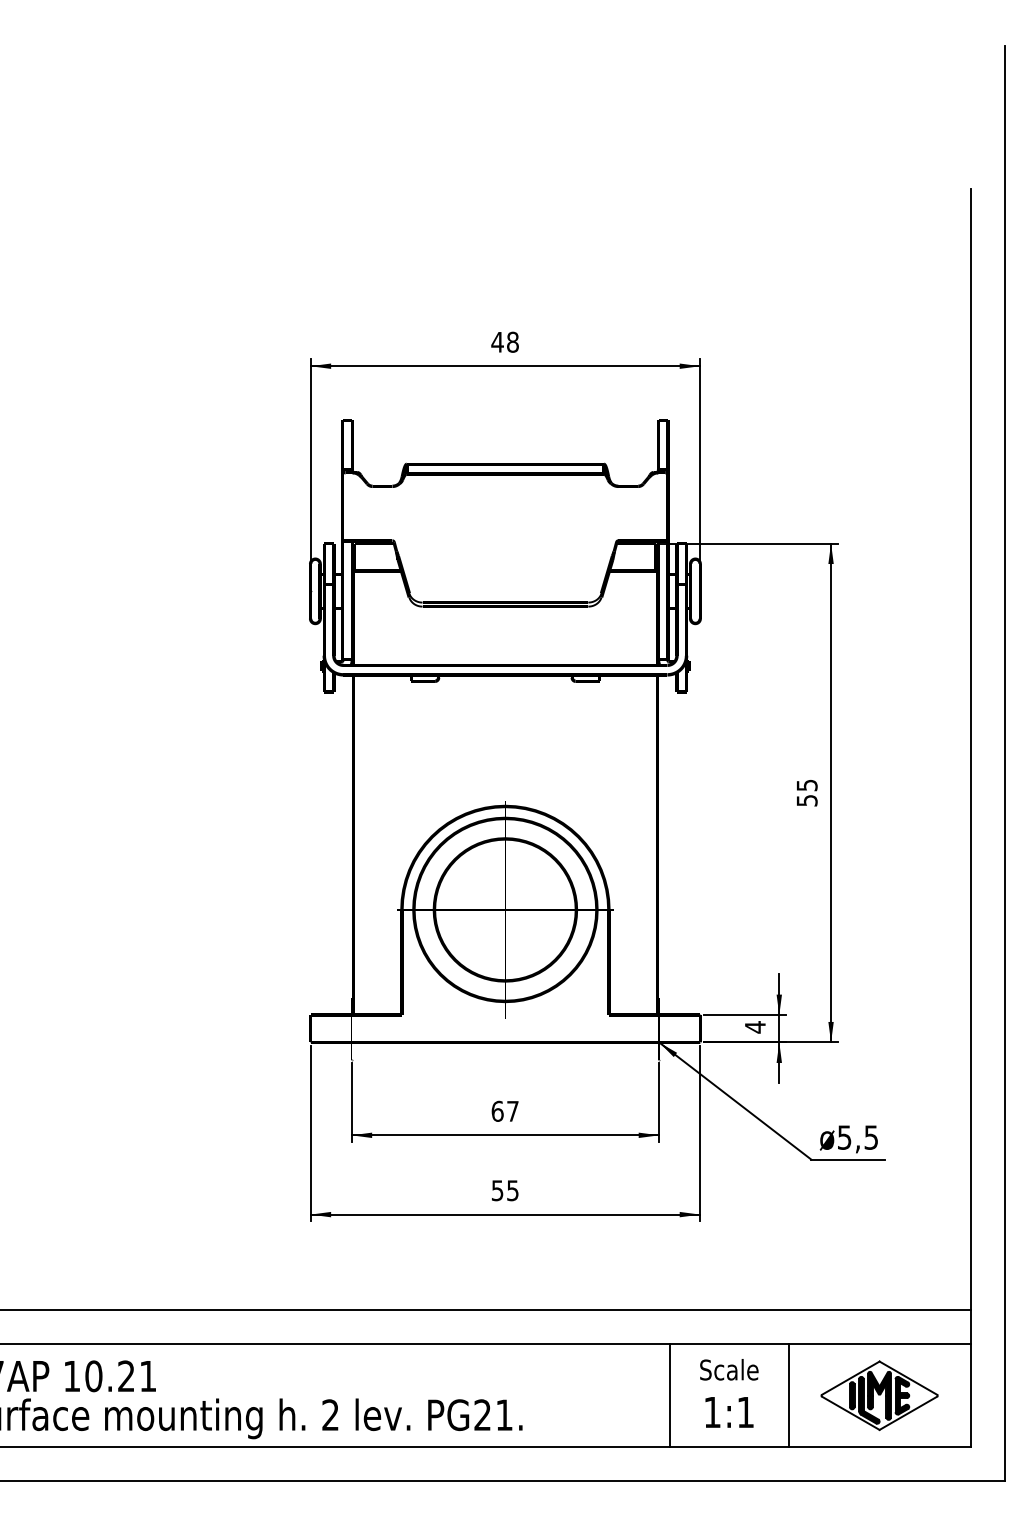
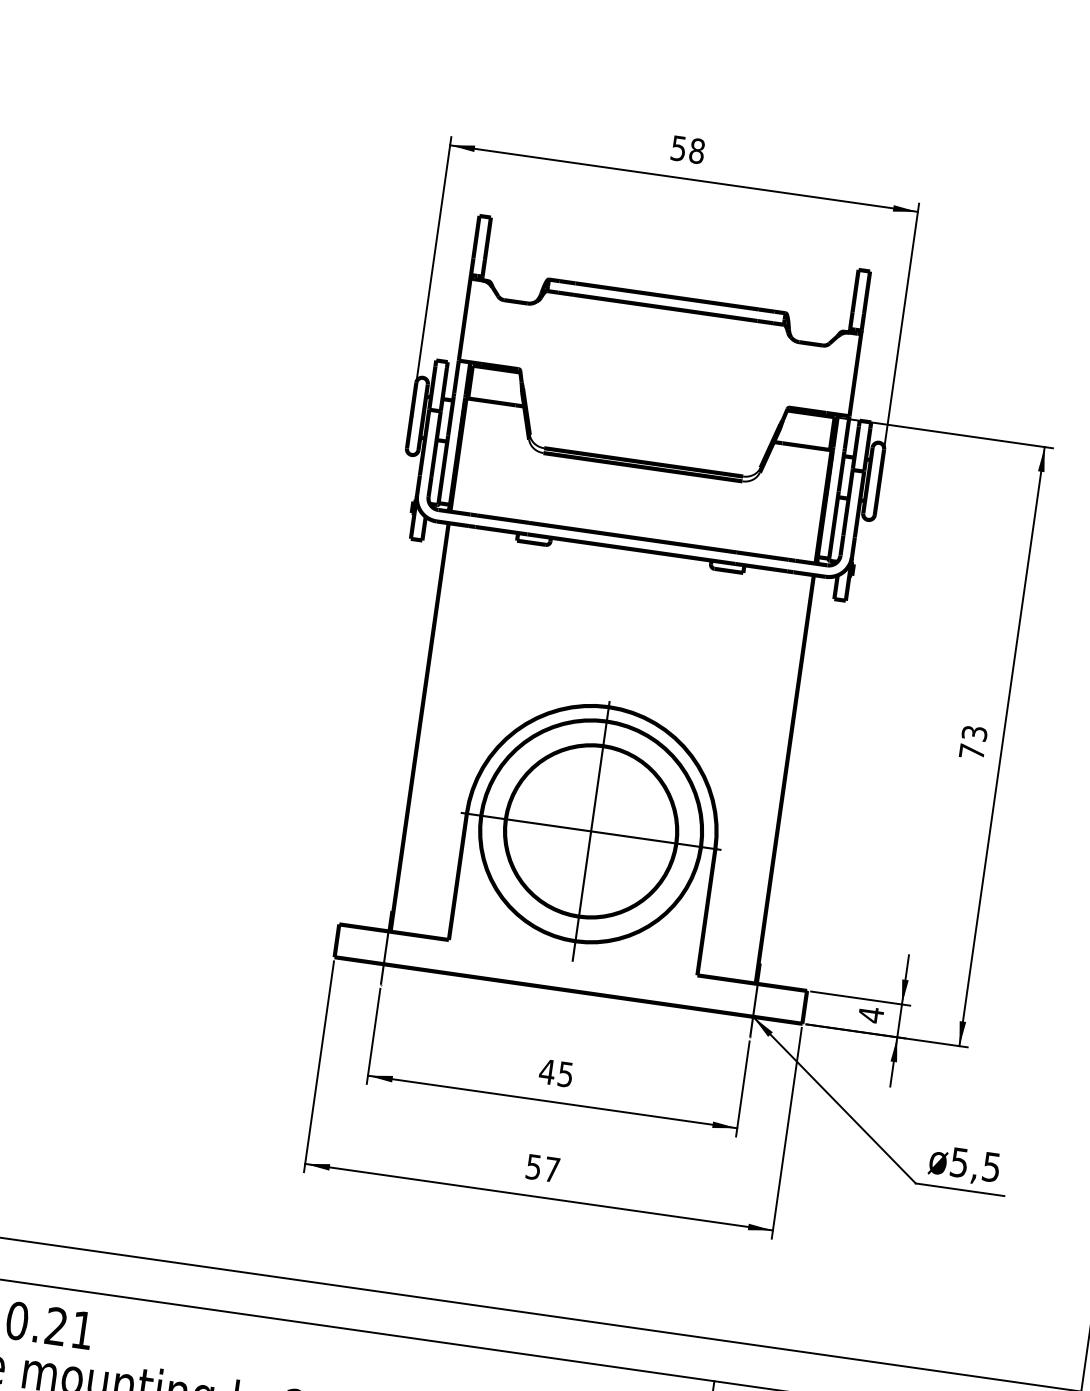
text: (497, 342) -> (678, 148), 48 -> 58
text: (806, 792) -> (972, 741), 55 -> 73
text: (504, 1110) -> (555, 1072), 67 -> 45
text: (512, 1190) -> (551, 1169), 55 -> 57

